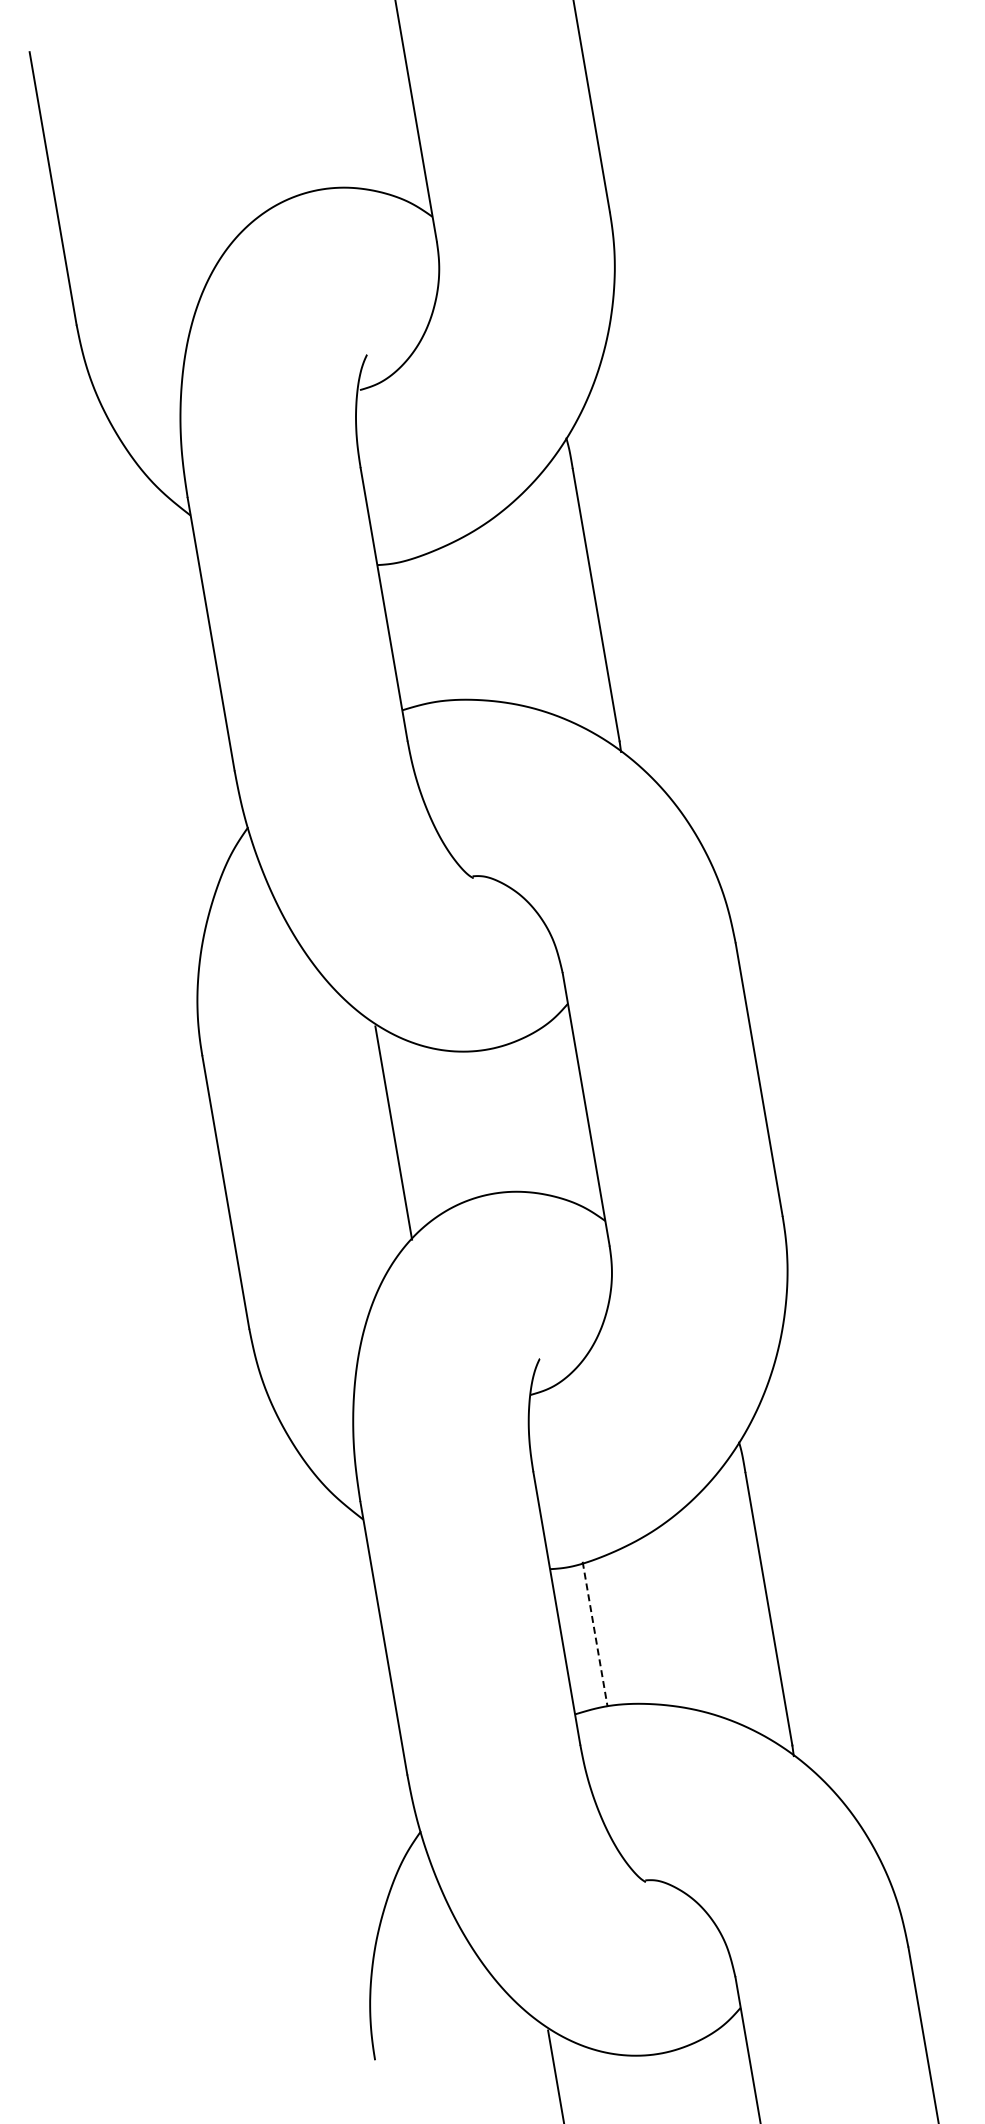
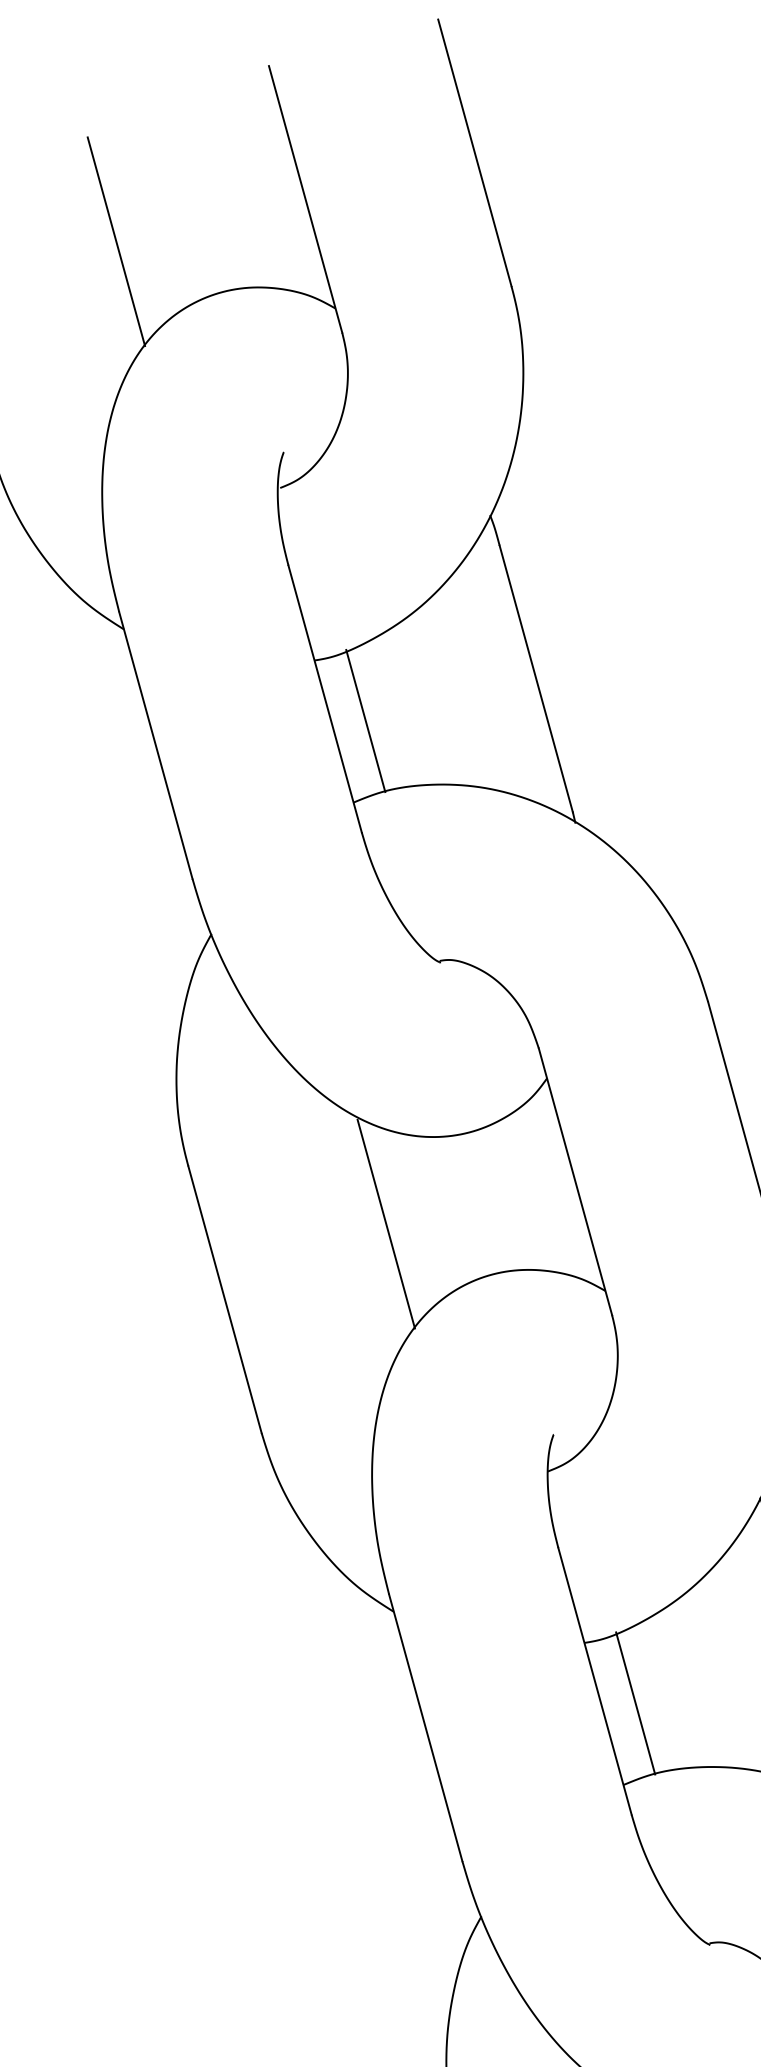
line: (220, 128) -> (115, 241), added
line: (421, 629) -> (364, 720), added
line: (595, 1634) -> (636, 1703), dashed -> solid

